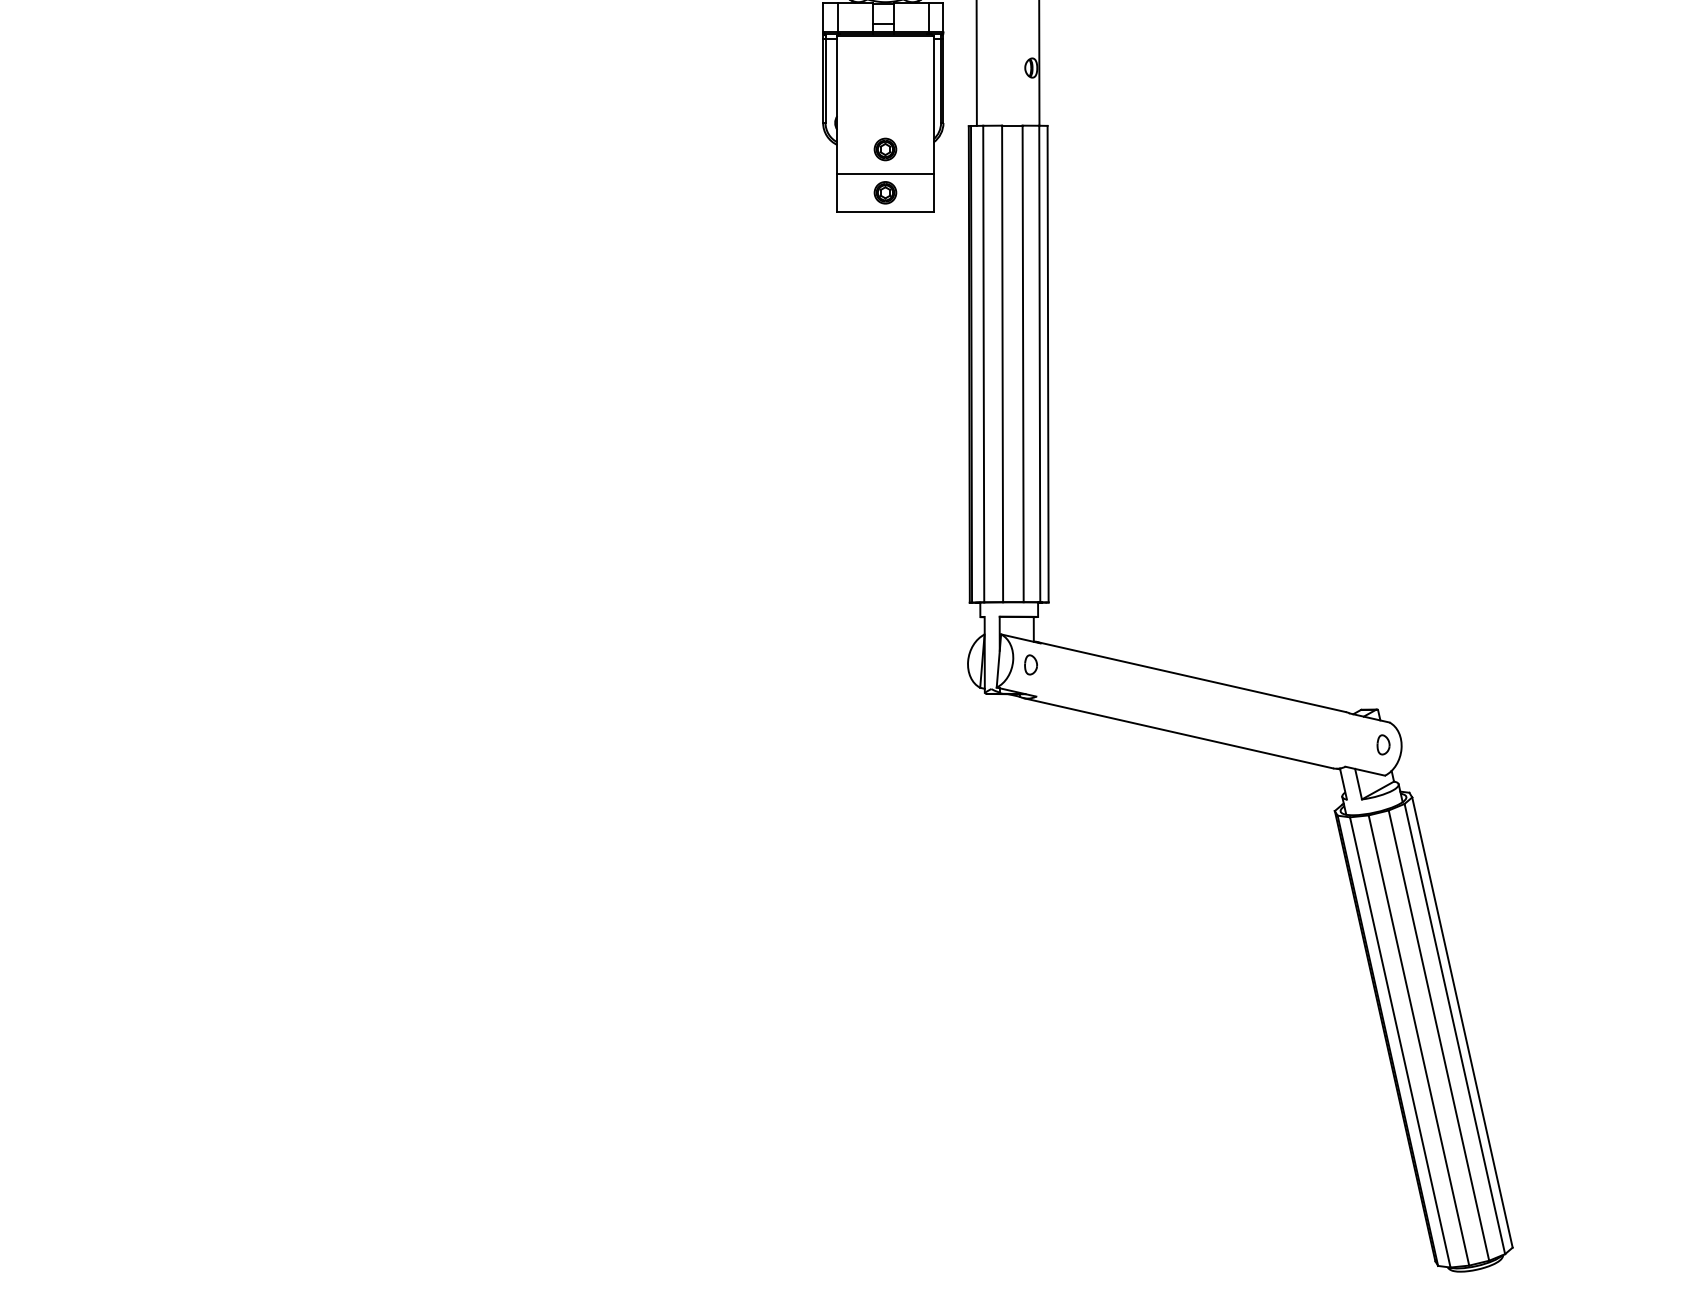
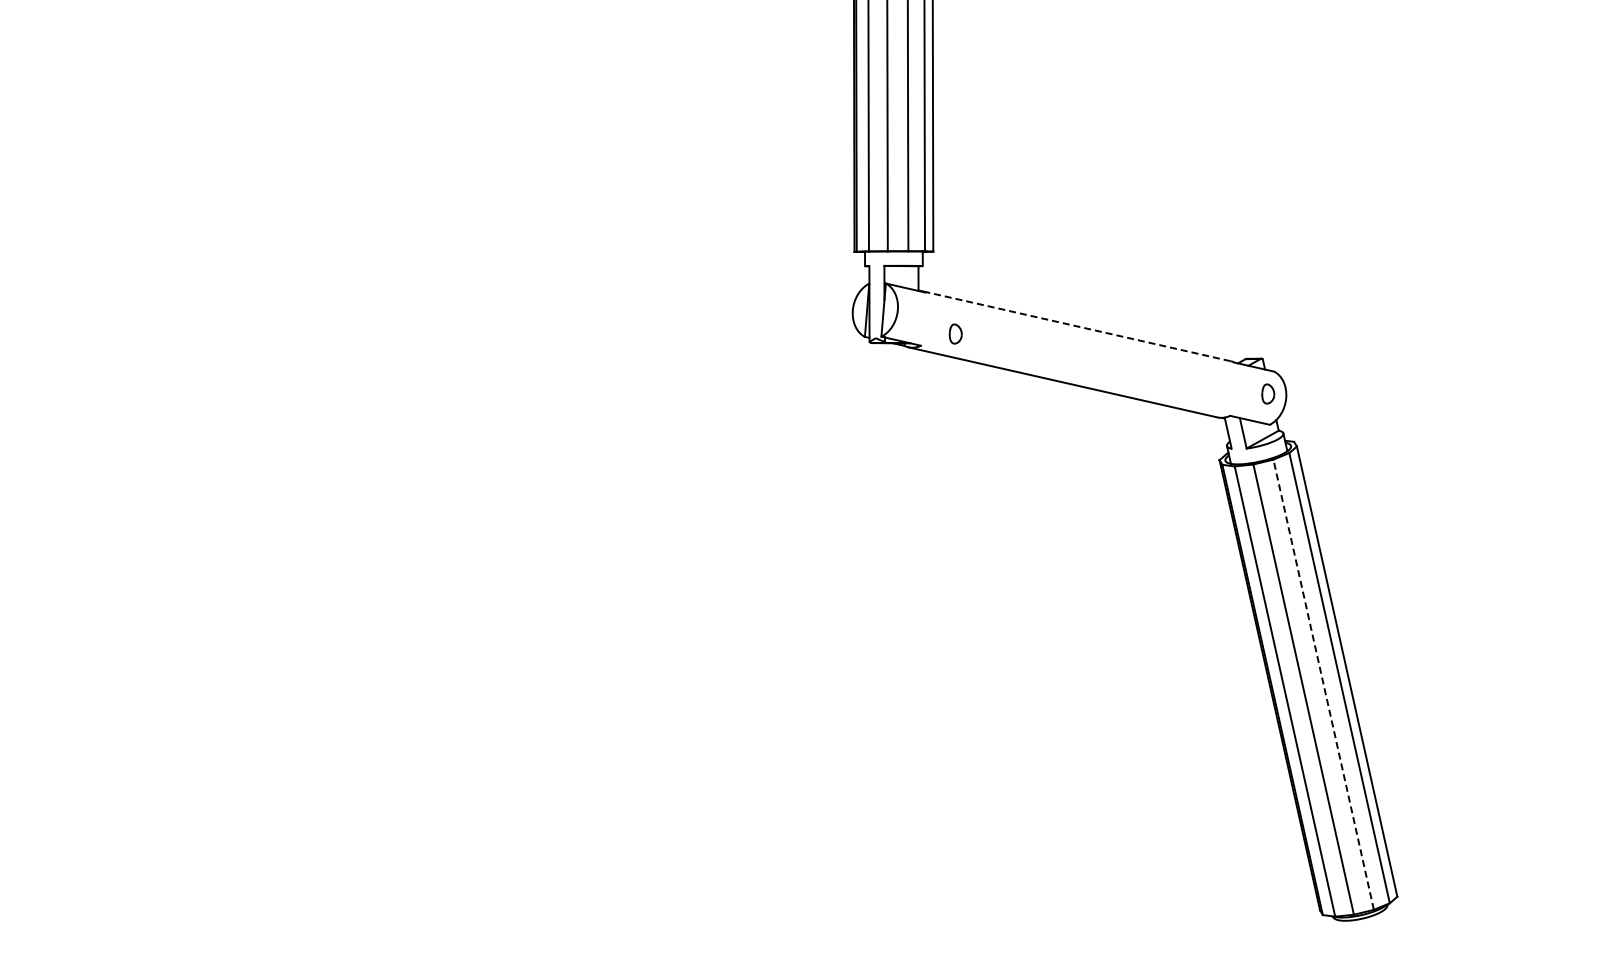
part: (1030, 664) -> (955, 333), moved
line: (1190, 676) -> (1075, 325), solid -> dashed
line: (1438, 1035) -> (1323, 684), solid -> dashed

